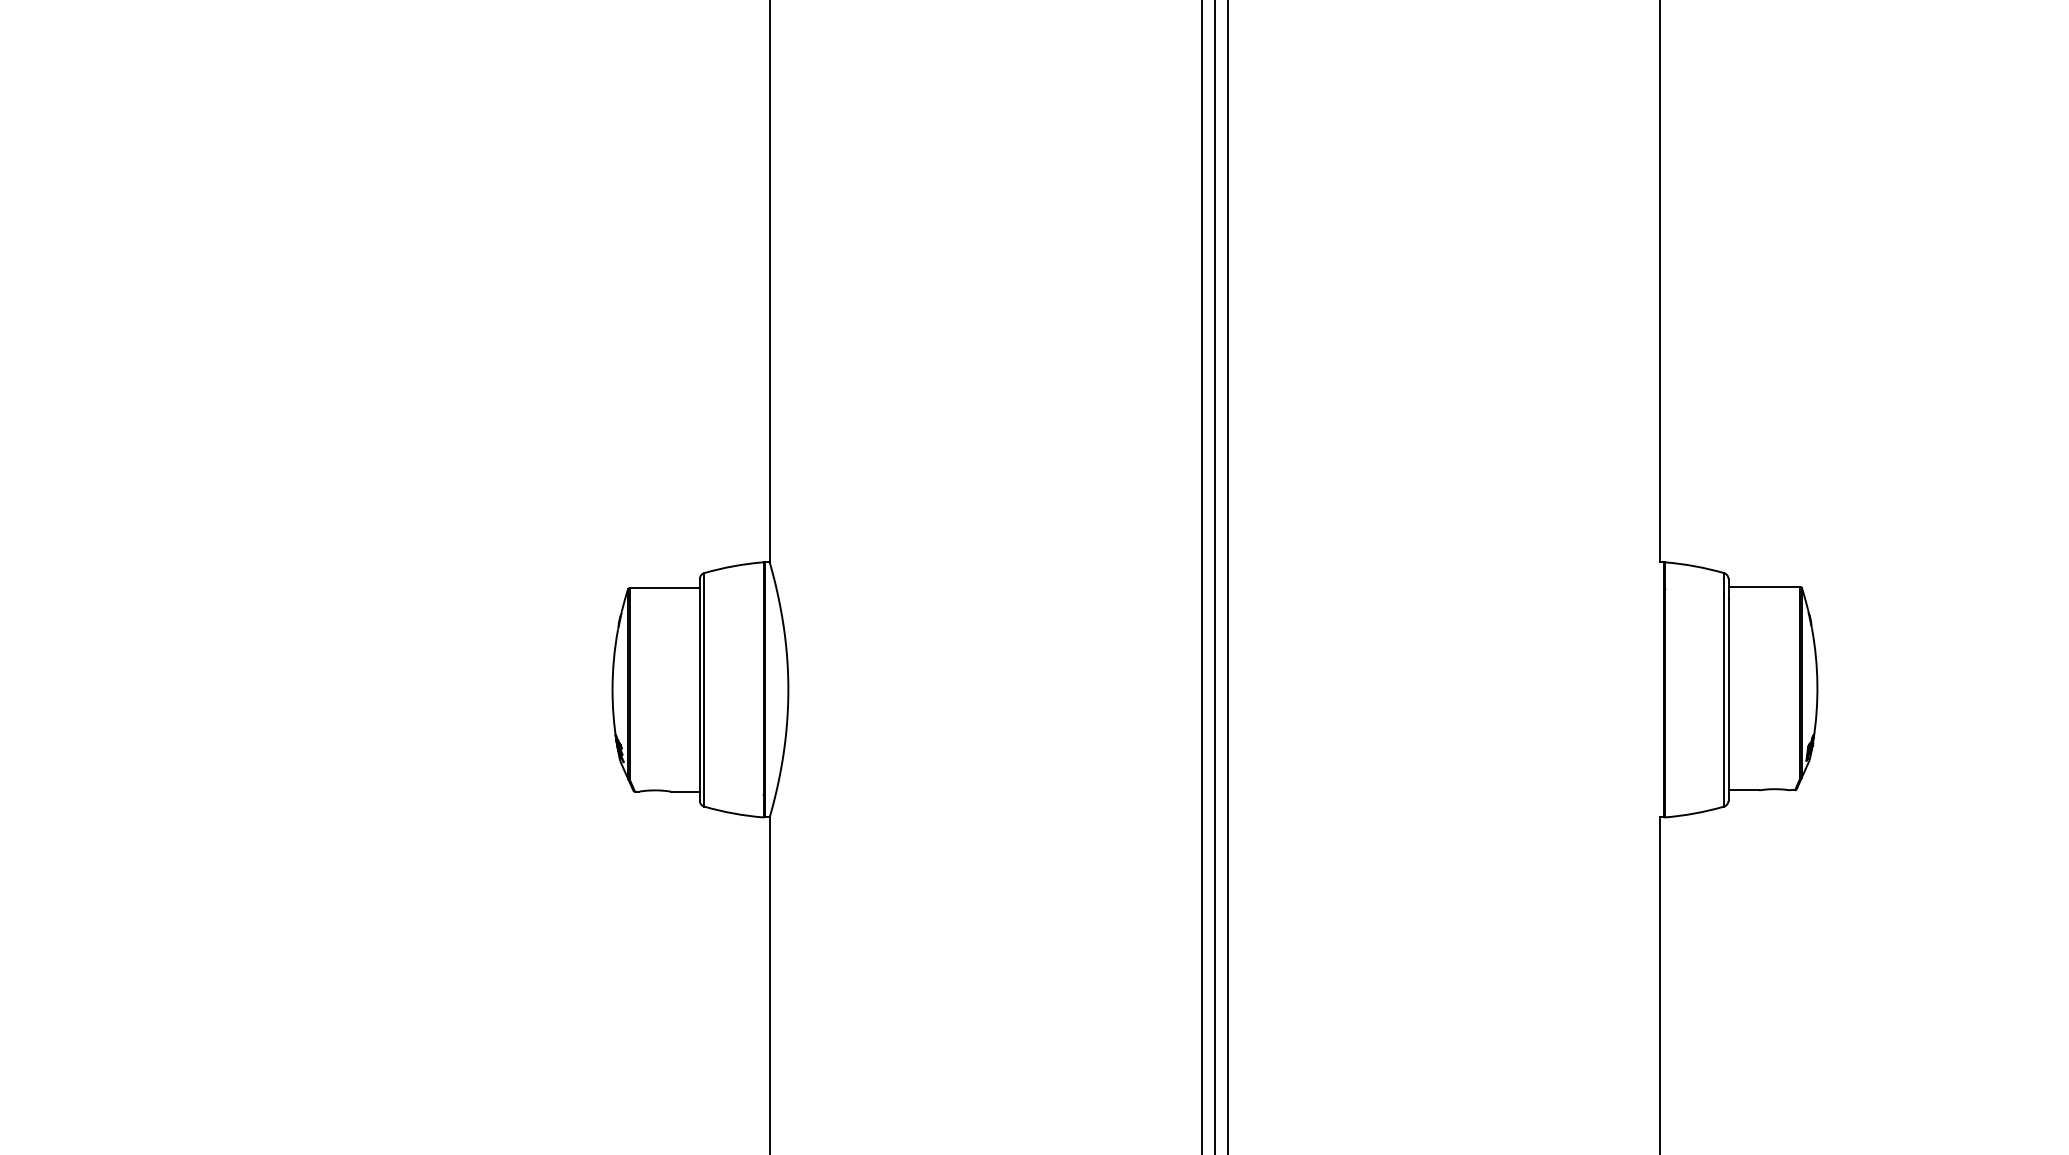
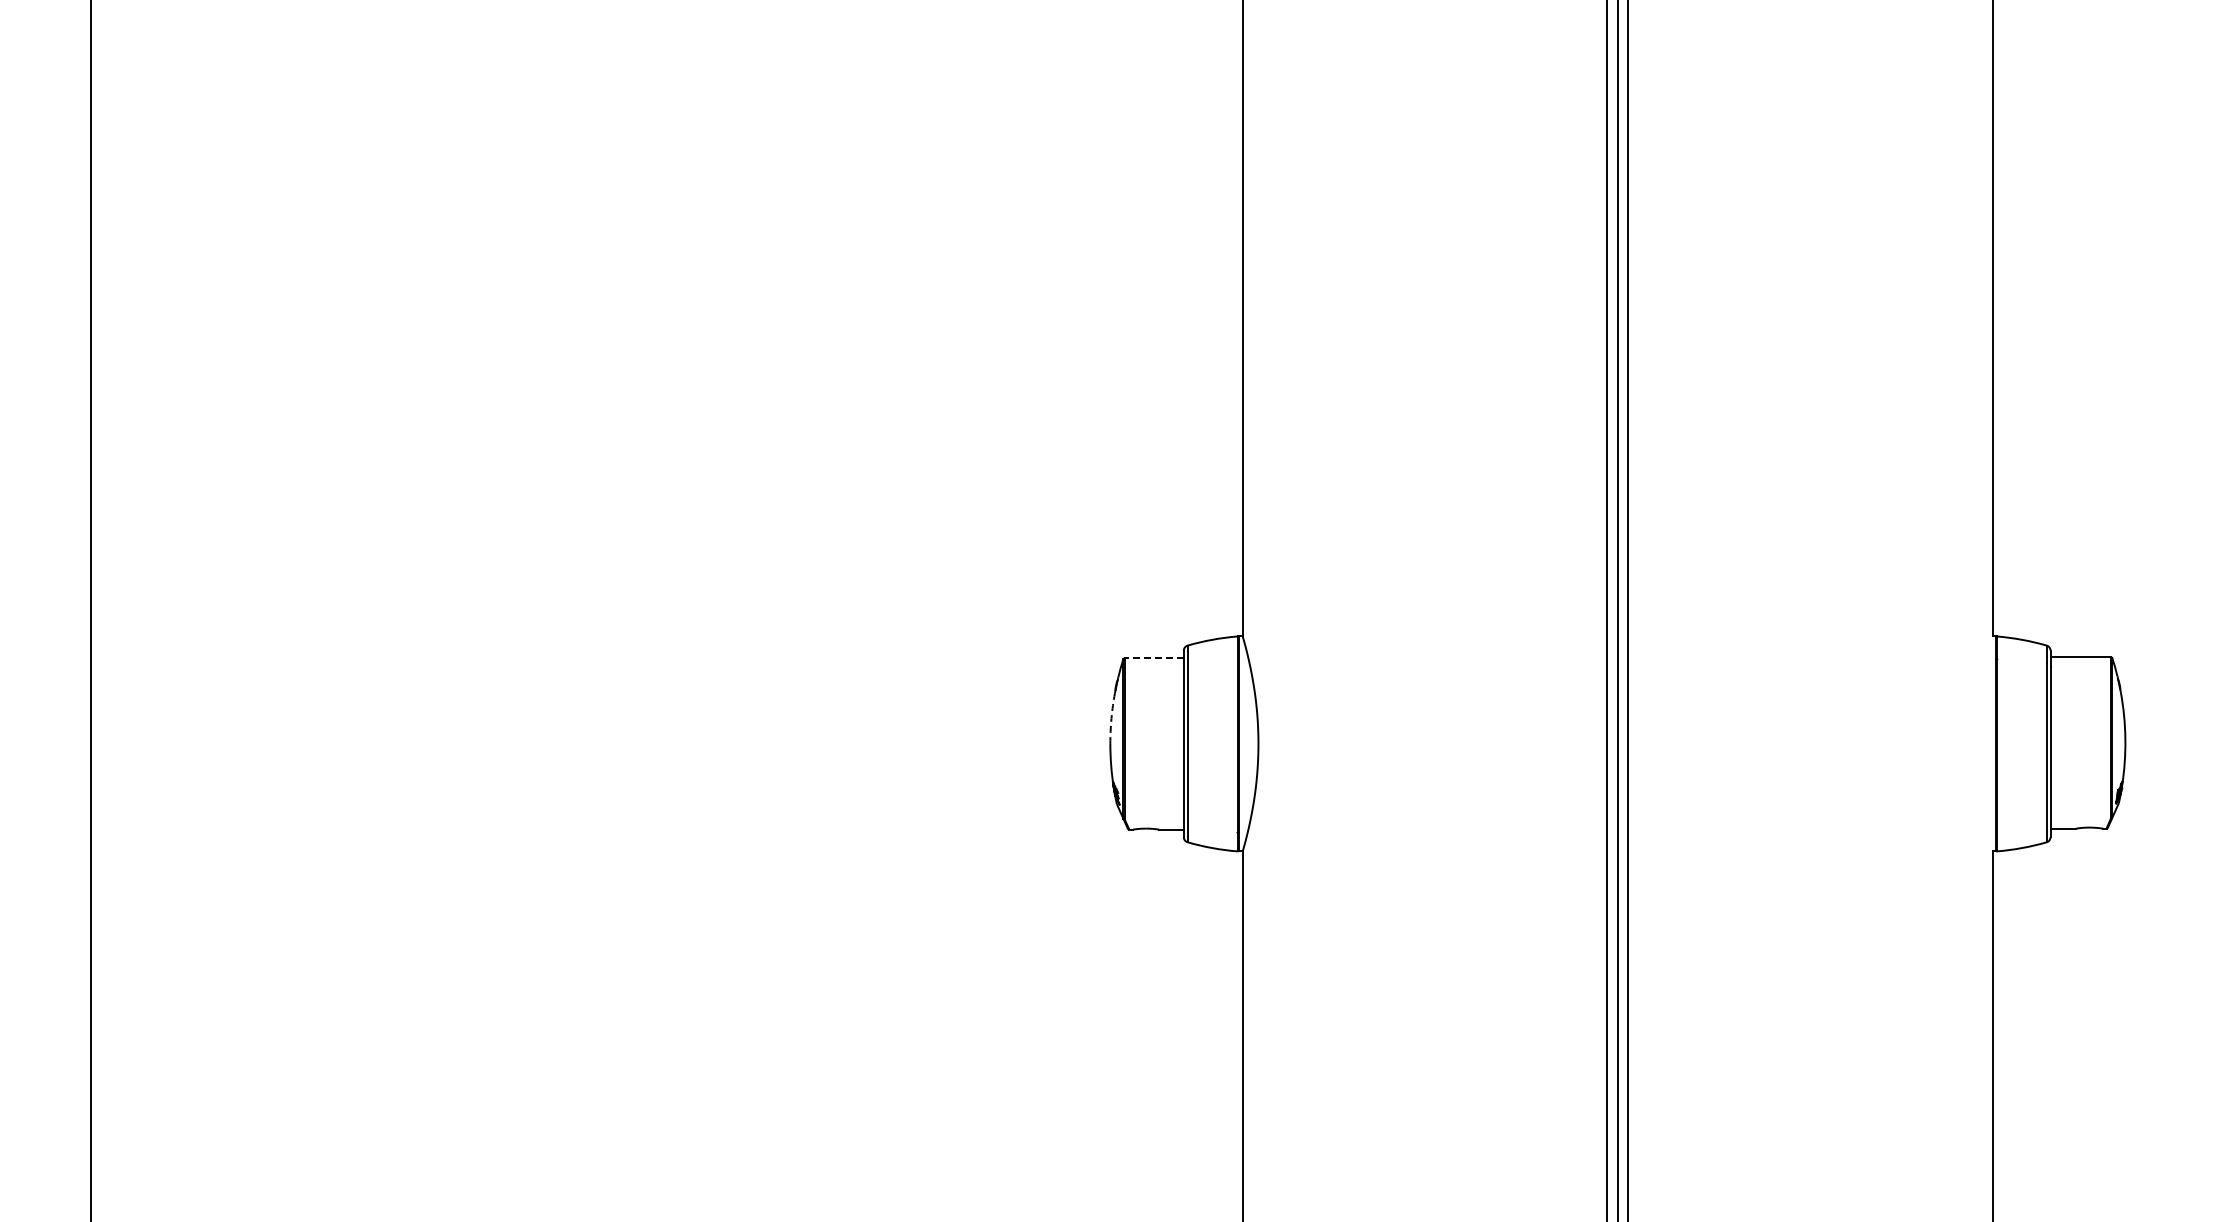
line: (664, 588) -> (1154, 658), solid -> dashed
arc: (613, 659) -> (1111, 718), solid -> dashed

